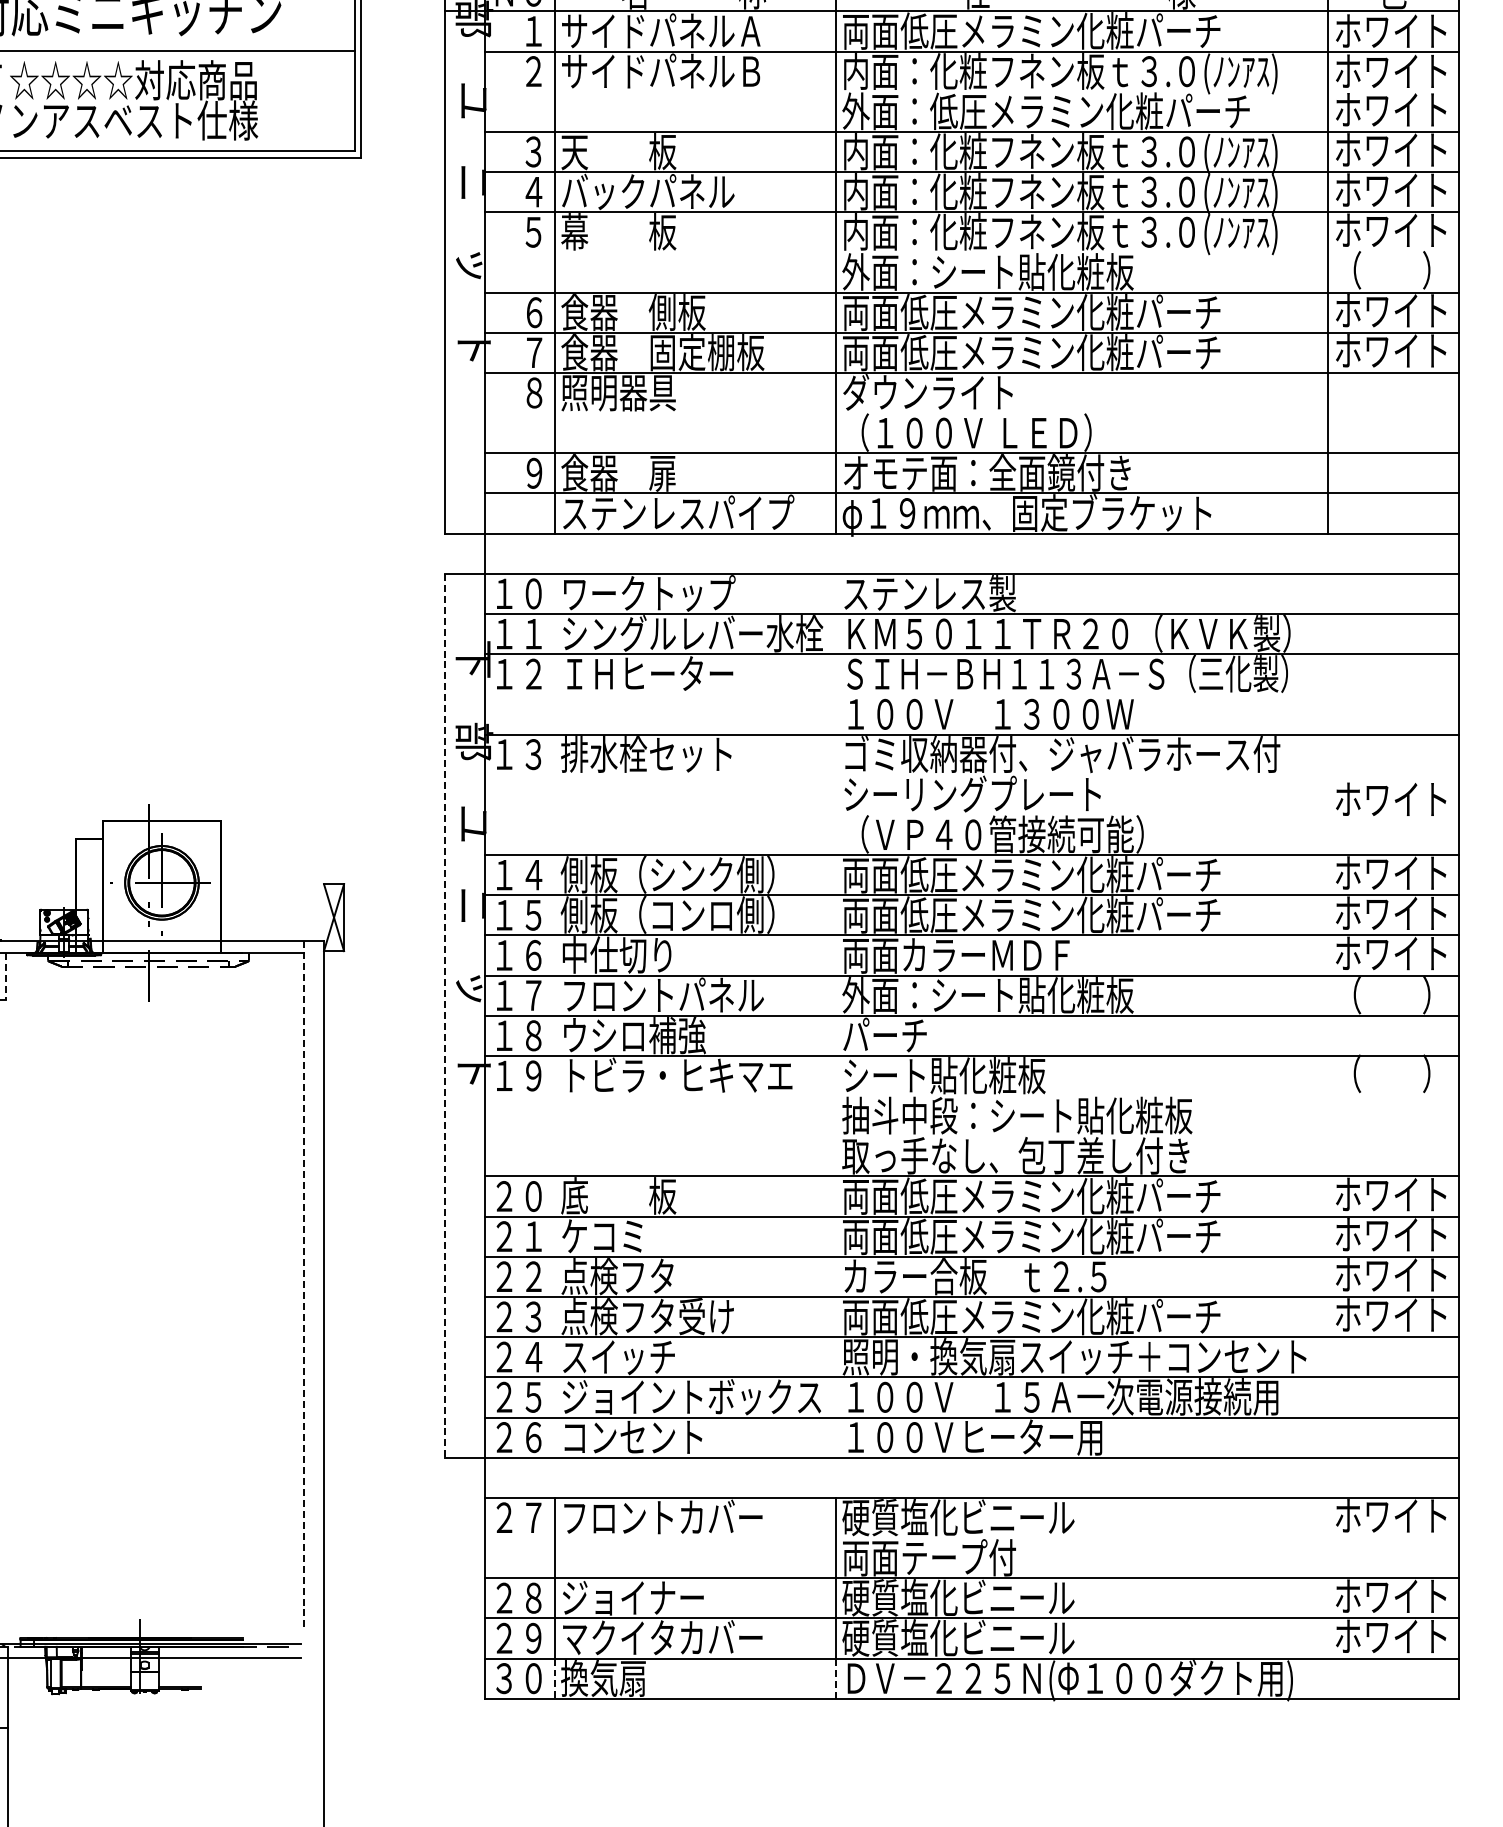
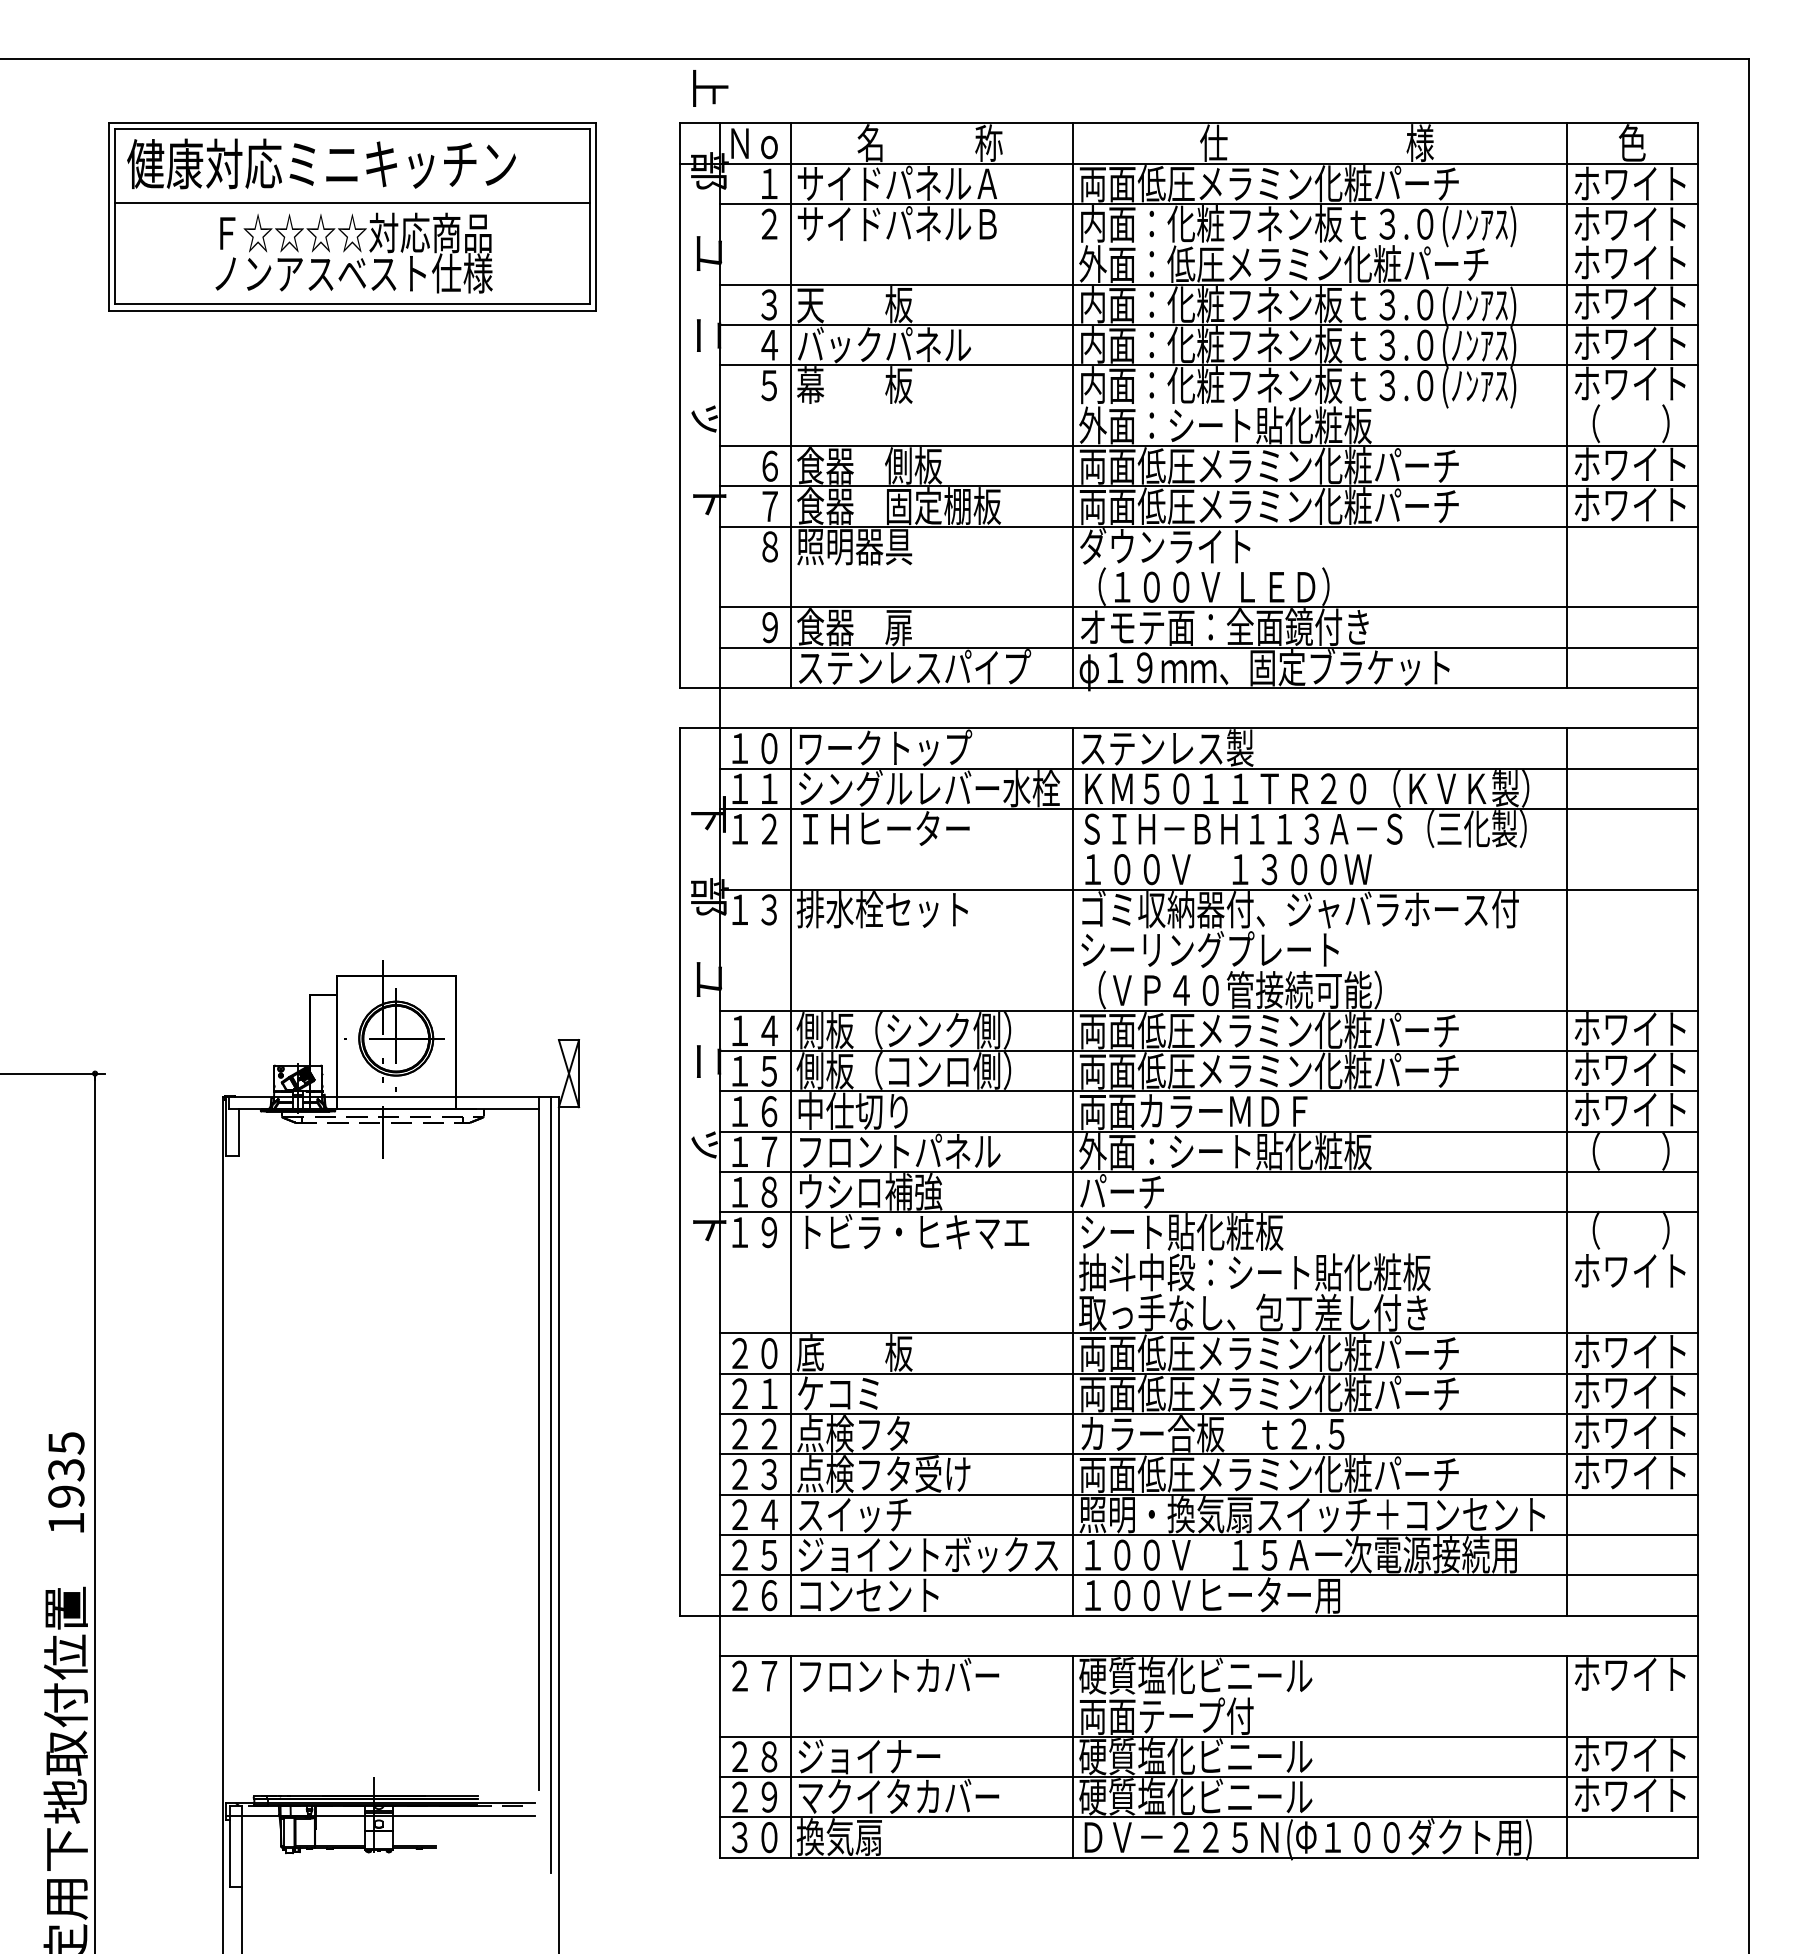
text: (1391, 799) -> (1630, 1270), moved
line: (5, 976) -> (239, 1132), dashed -> solid
line: (554, 1015) -> (790, 1171), added
line: (836, 1015) -> (1073, 1171), added
line: (1328, 1015) -> (1567, 1171), added
line: (444, 1016) -> (679, 1172), dashed -> solid
line: (303, 1286) -> (538, 1443), dashed -> solid
line: (315, 1326) -> (550, 1484), added
line: (1328, 1597) -> (1567, 1756), added
line: (836, 1678) -> (1073, 1837), dashed -> solid
line: (554, 1679) -> (790, 1838), dashed -> solid

